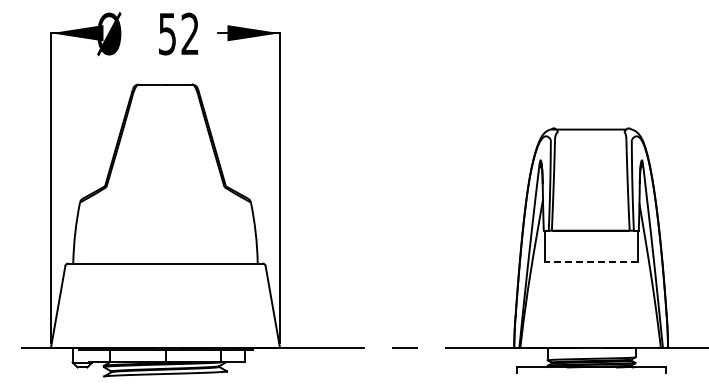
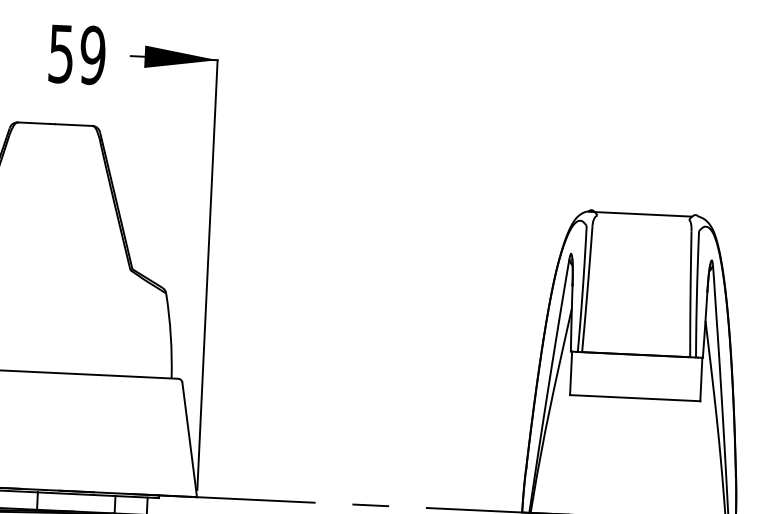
text: (190, 33) -> (93, 54), 52 -> 59
line: (591, 261) -> (635, 397), dashed -> solid

